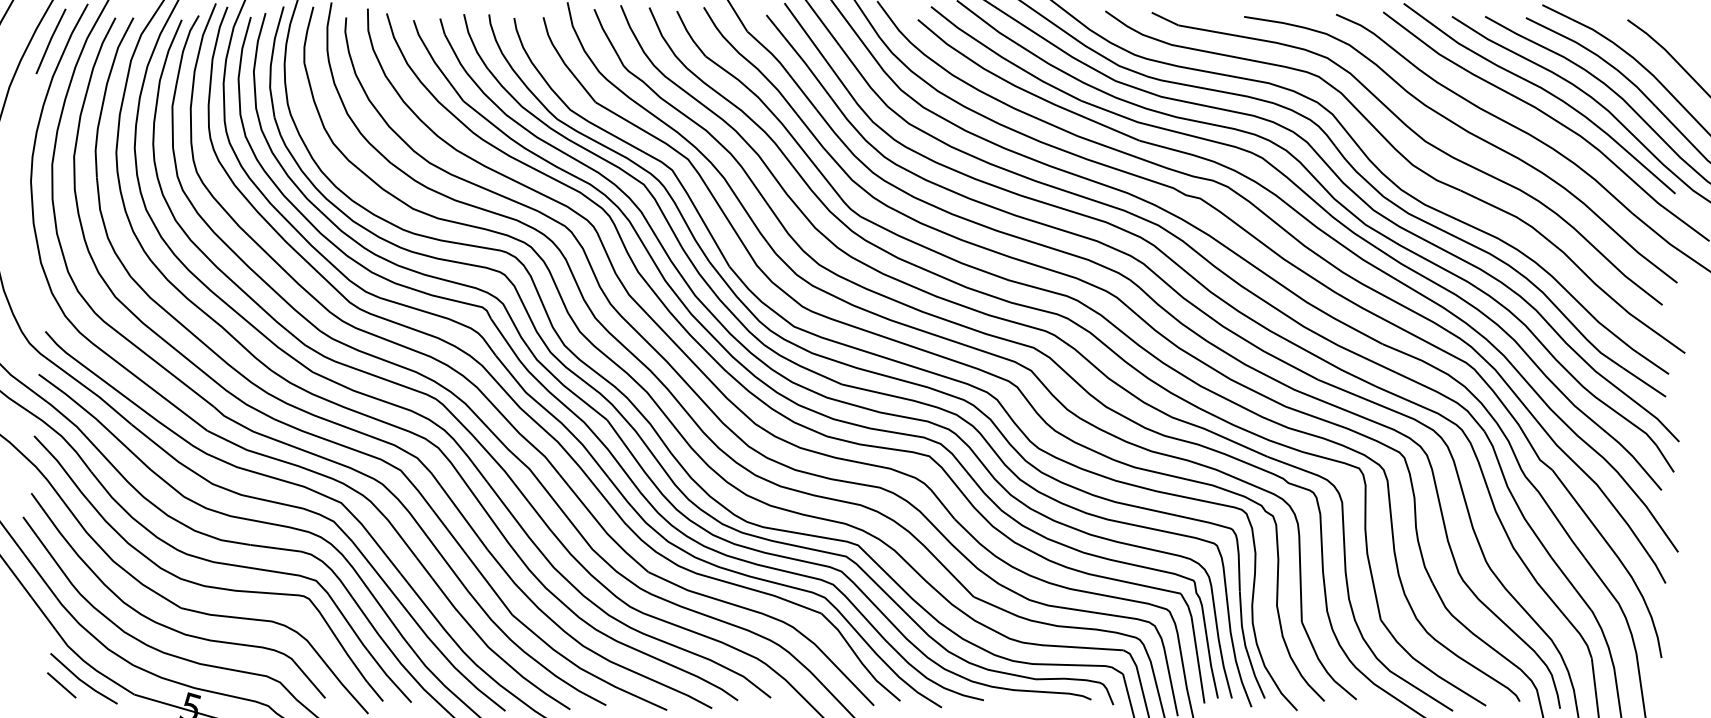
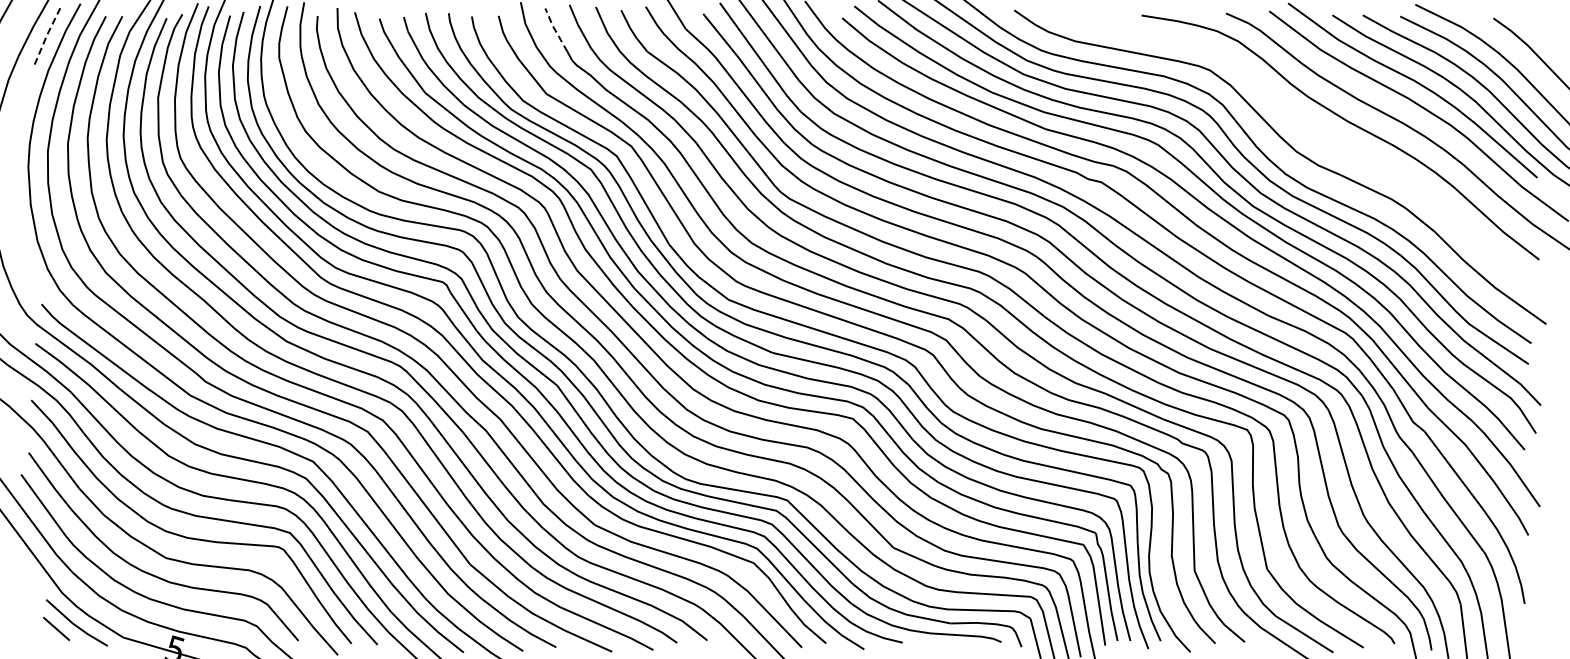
line: (604, 32) -> (554, 29), solid -> dashed
line: (50, 40) -> (46, 37), solid -> dashed
part: (1421, 139) -> (1304, 128), removed

